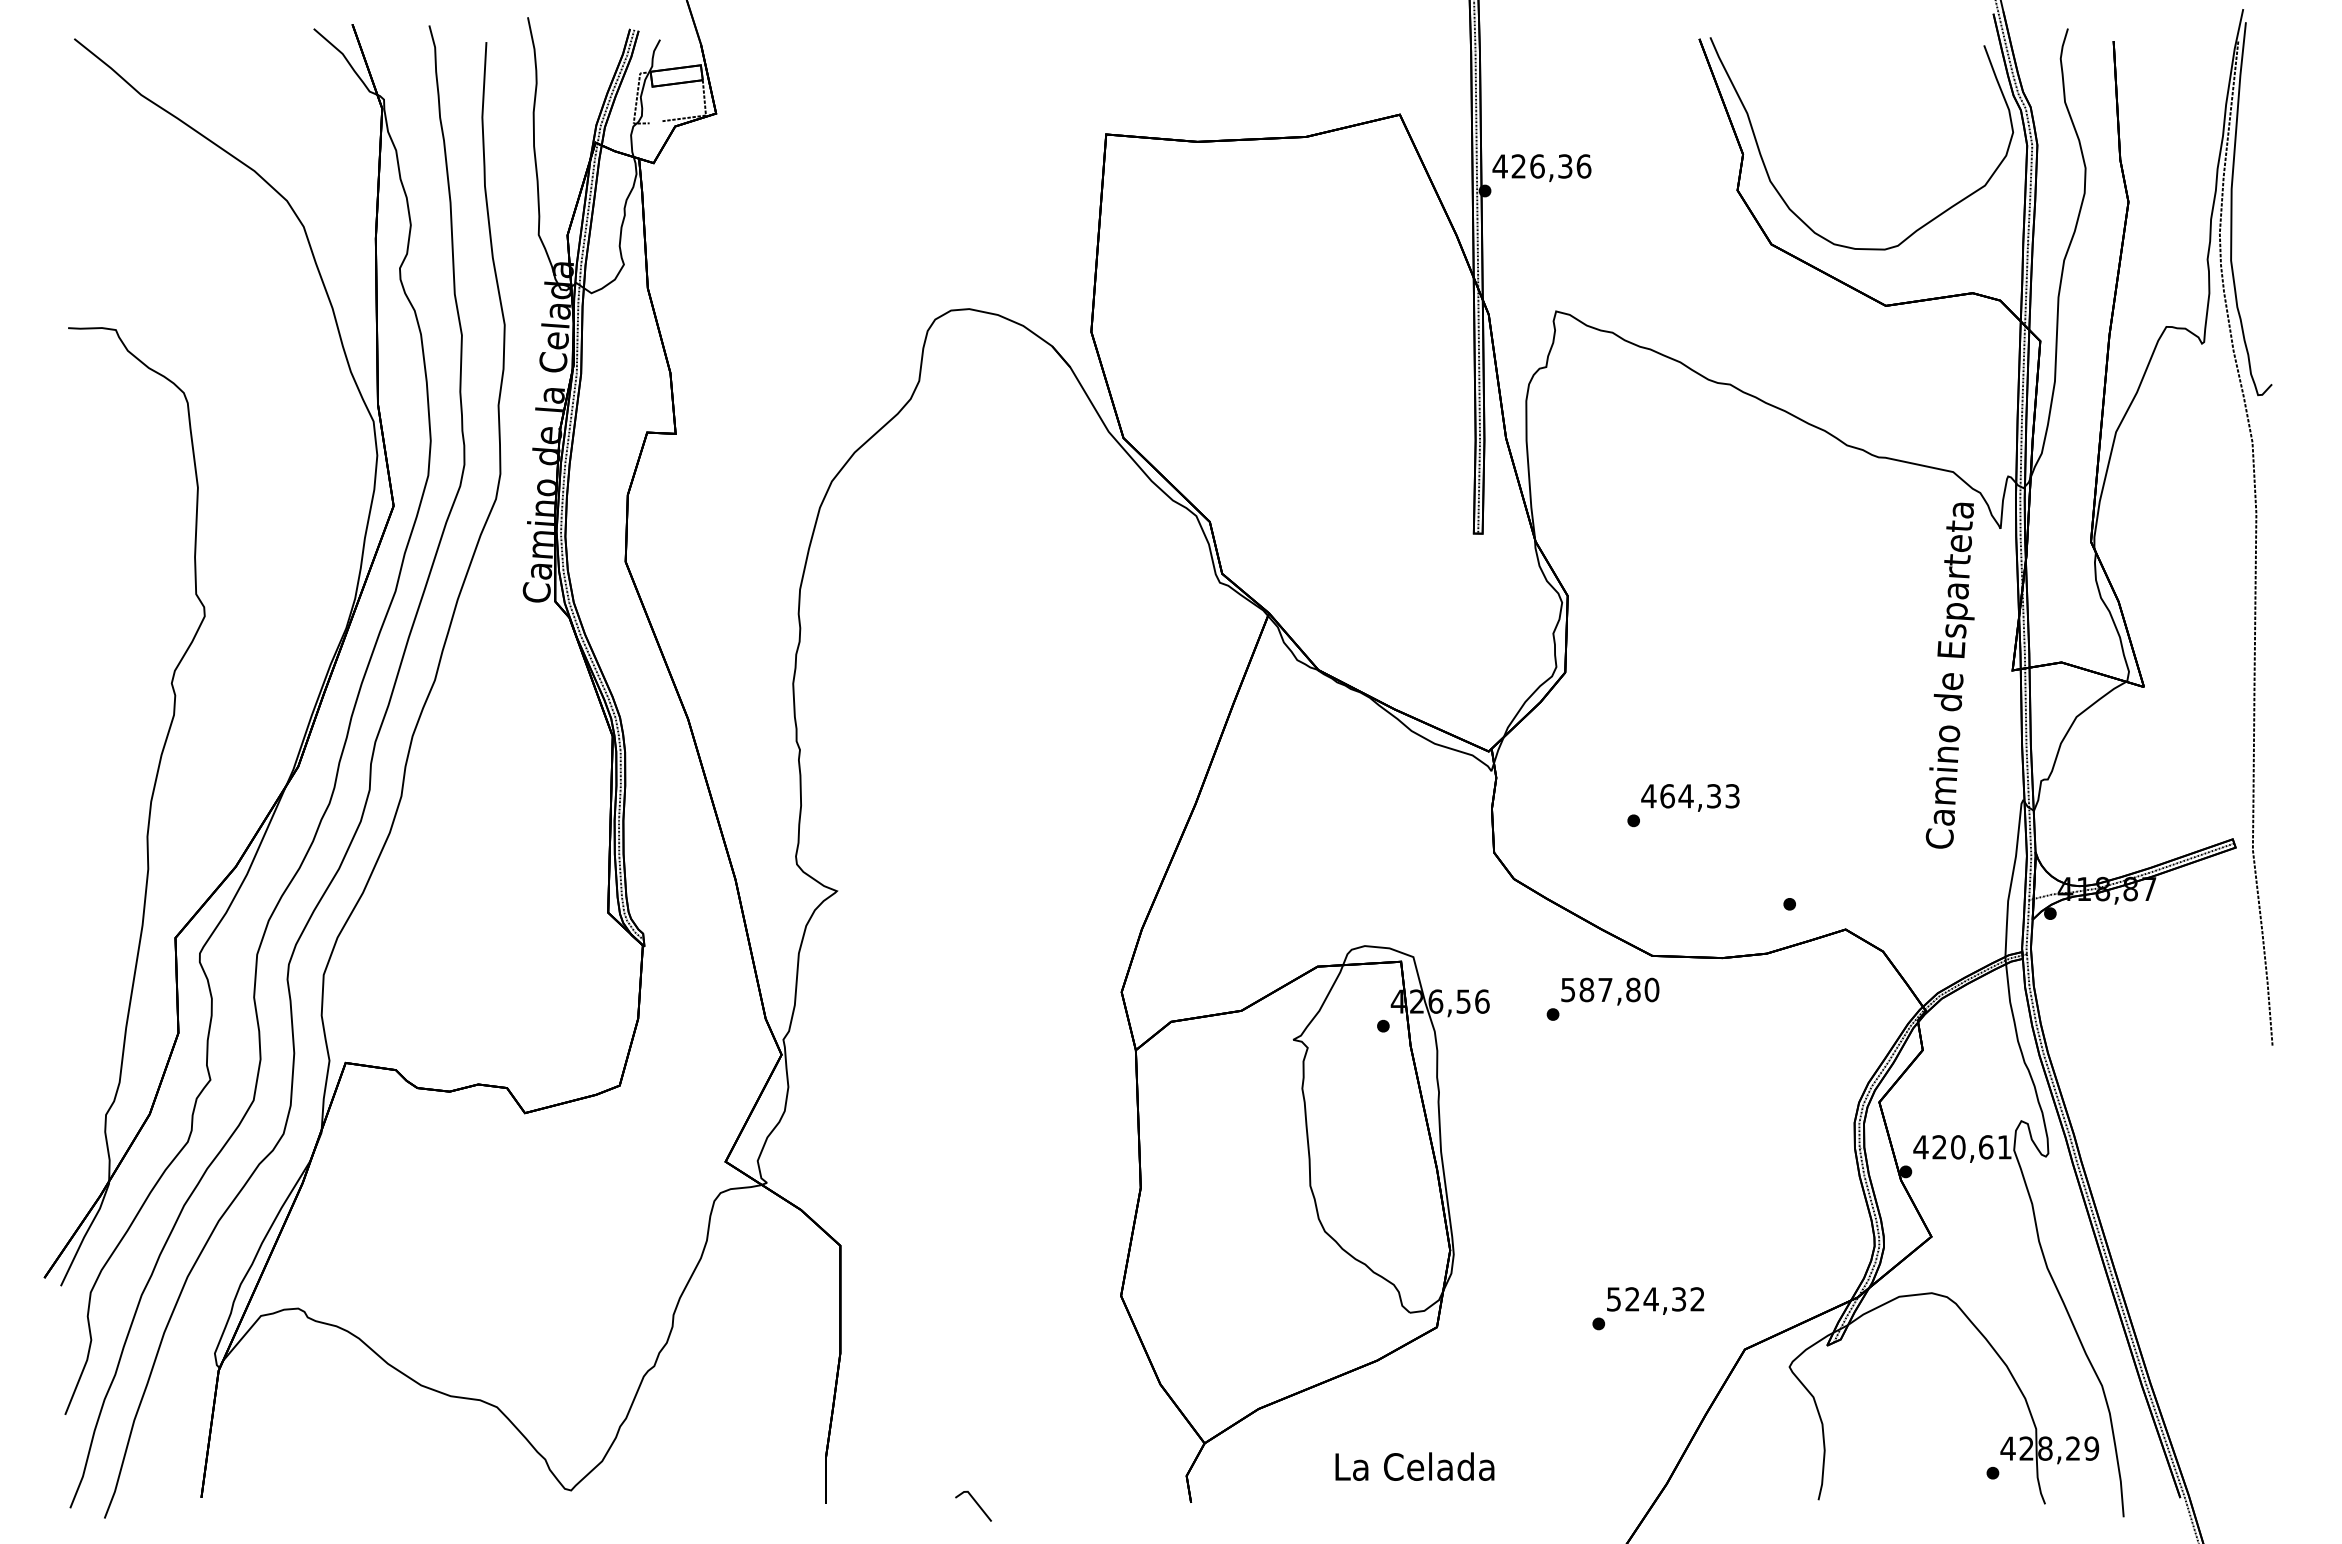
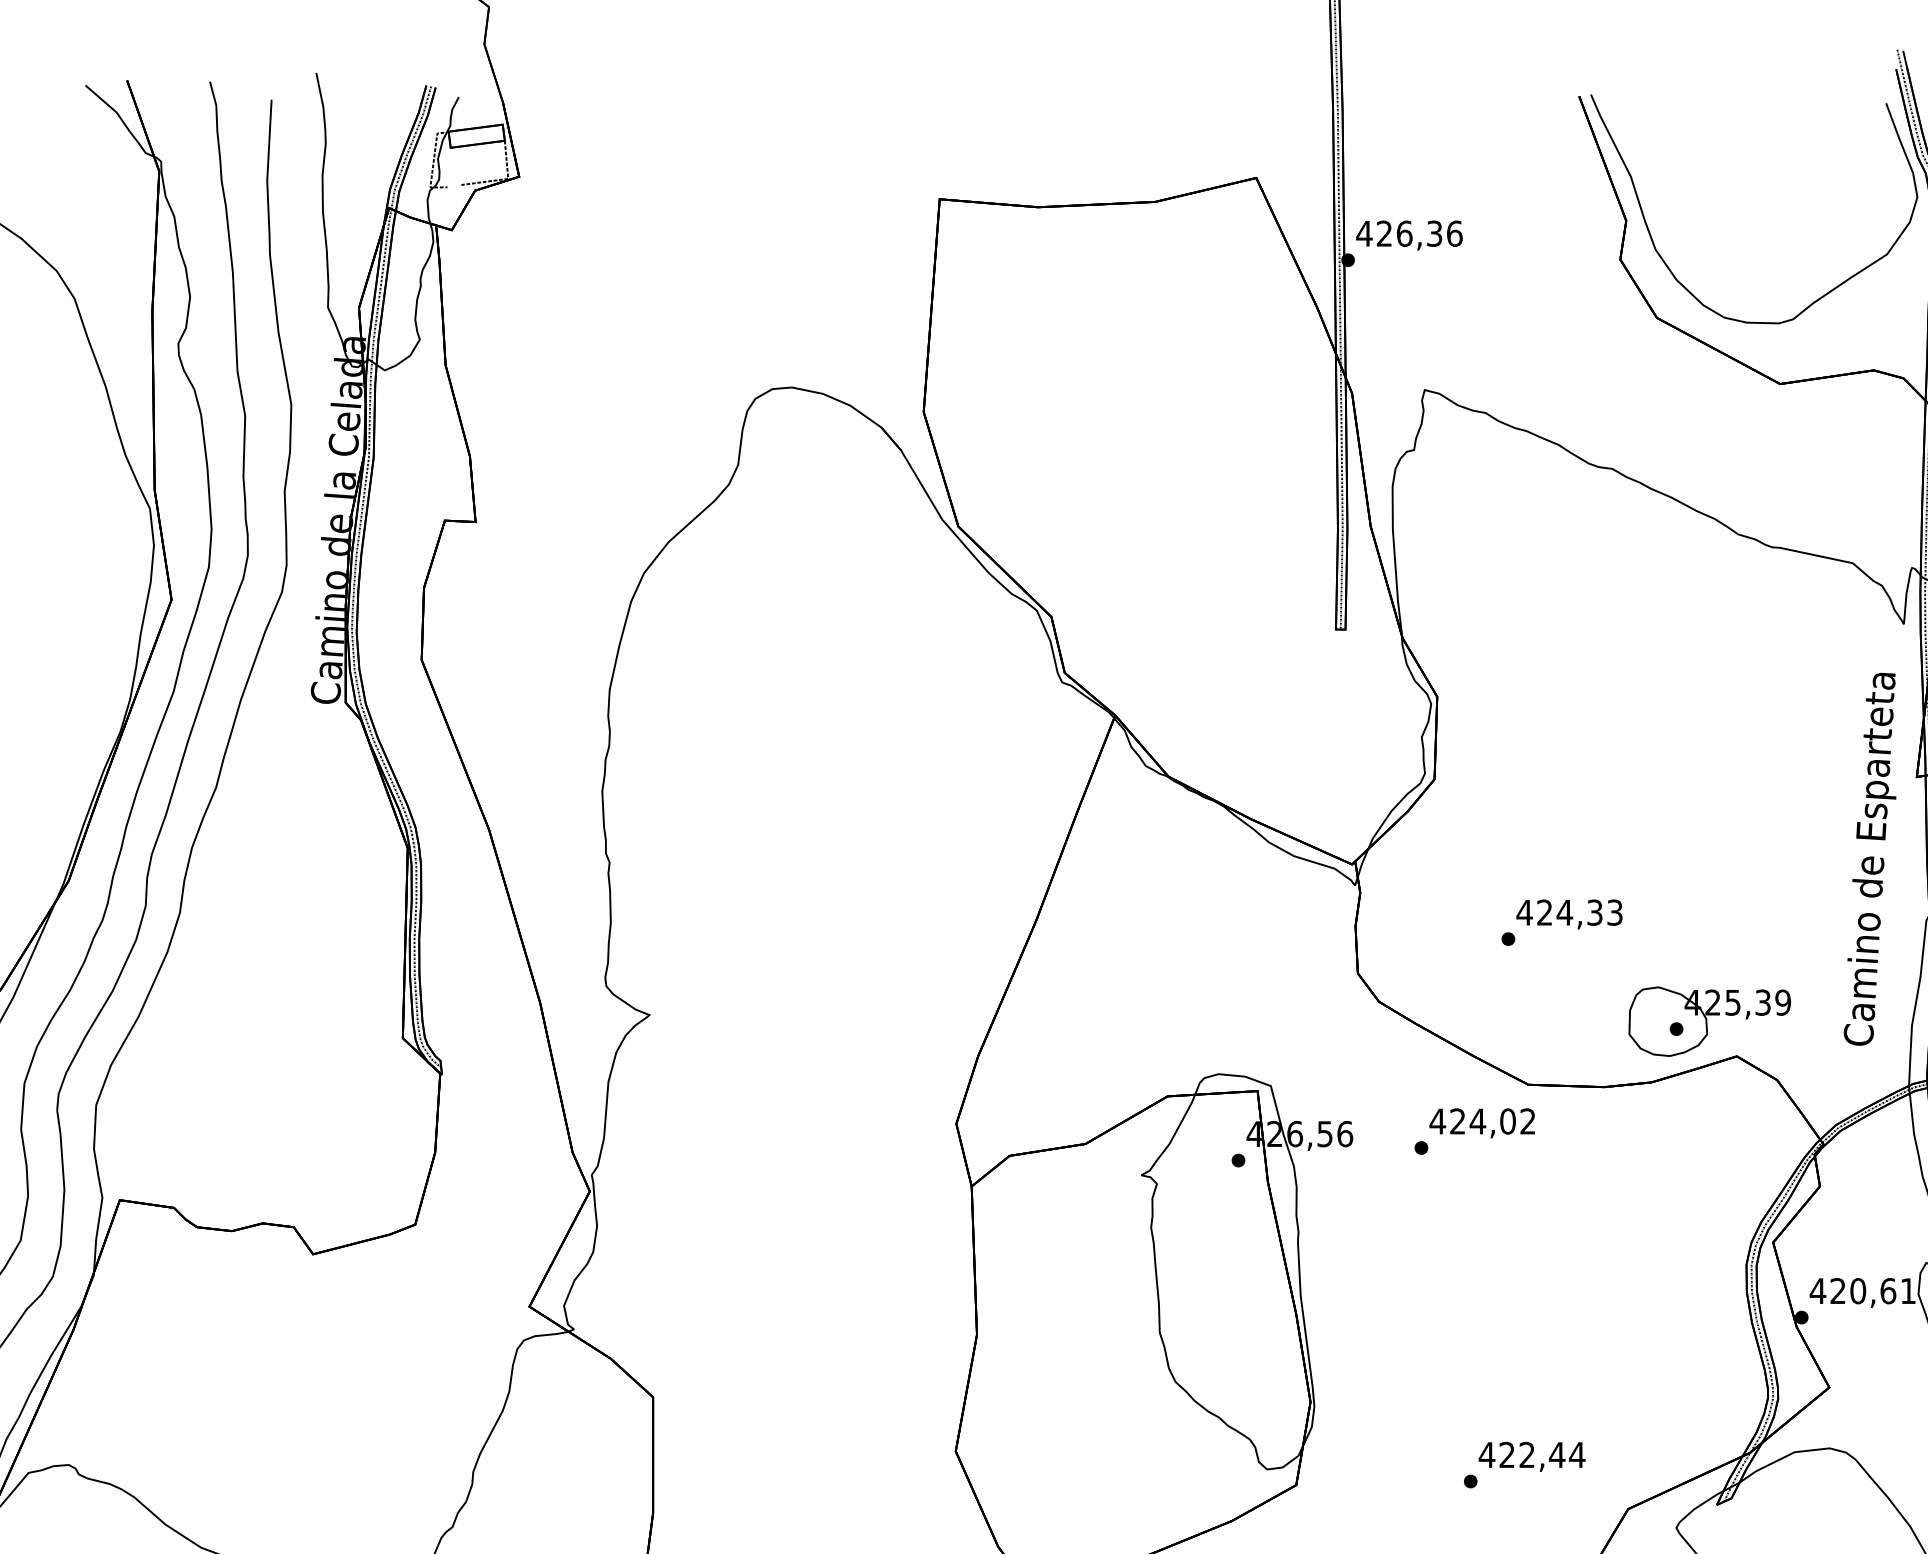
text: (1949, 675) -> (1869, 859), moved
text: (1667, 796) -> (1544, 912), 464,33 -> 424,33
part: (1820, 897) -> (1709, 1021), added
text: (1609, 989) -> (1482, 1121), 587,80 -> 424,02
text: (1655, 1299) -> (1531, 1455), 524,32 -> 422,44

